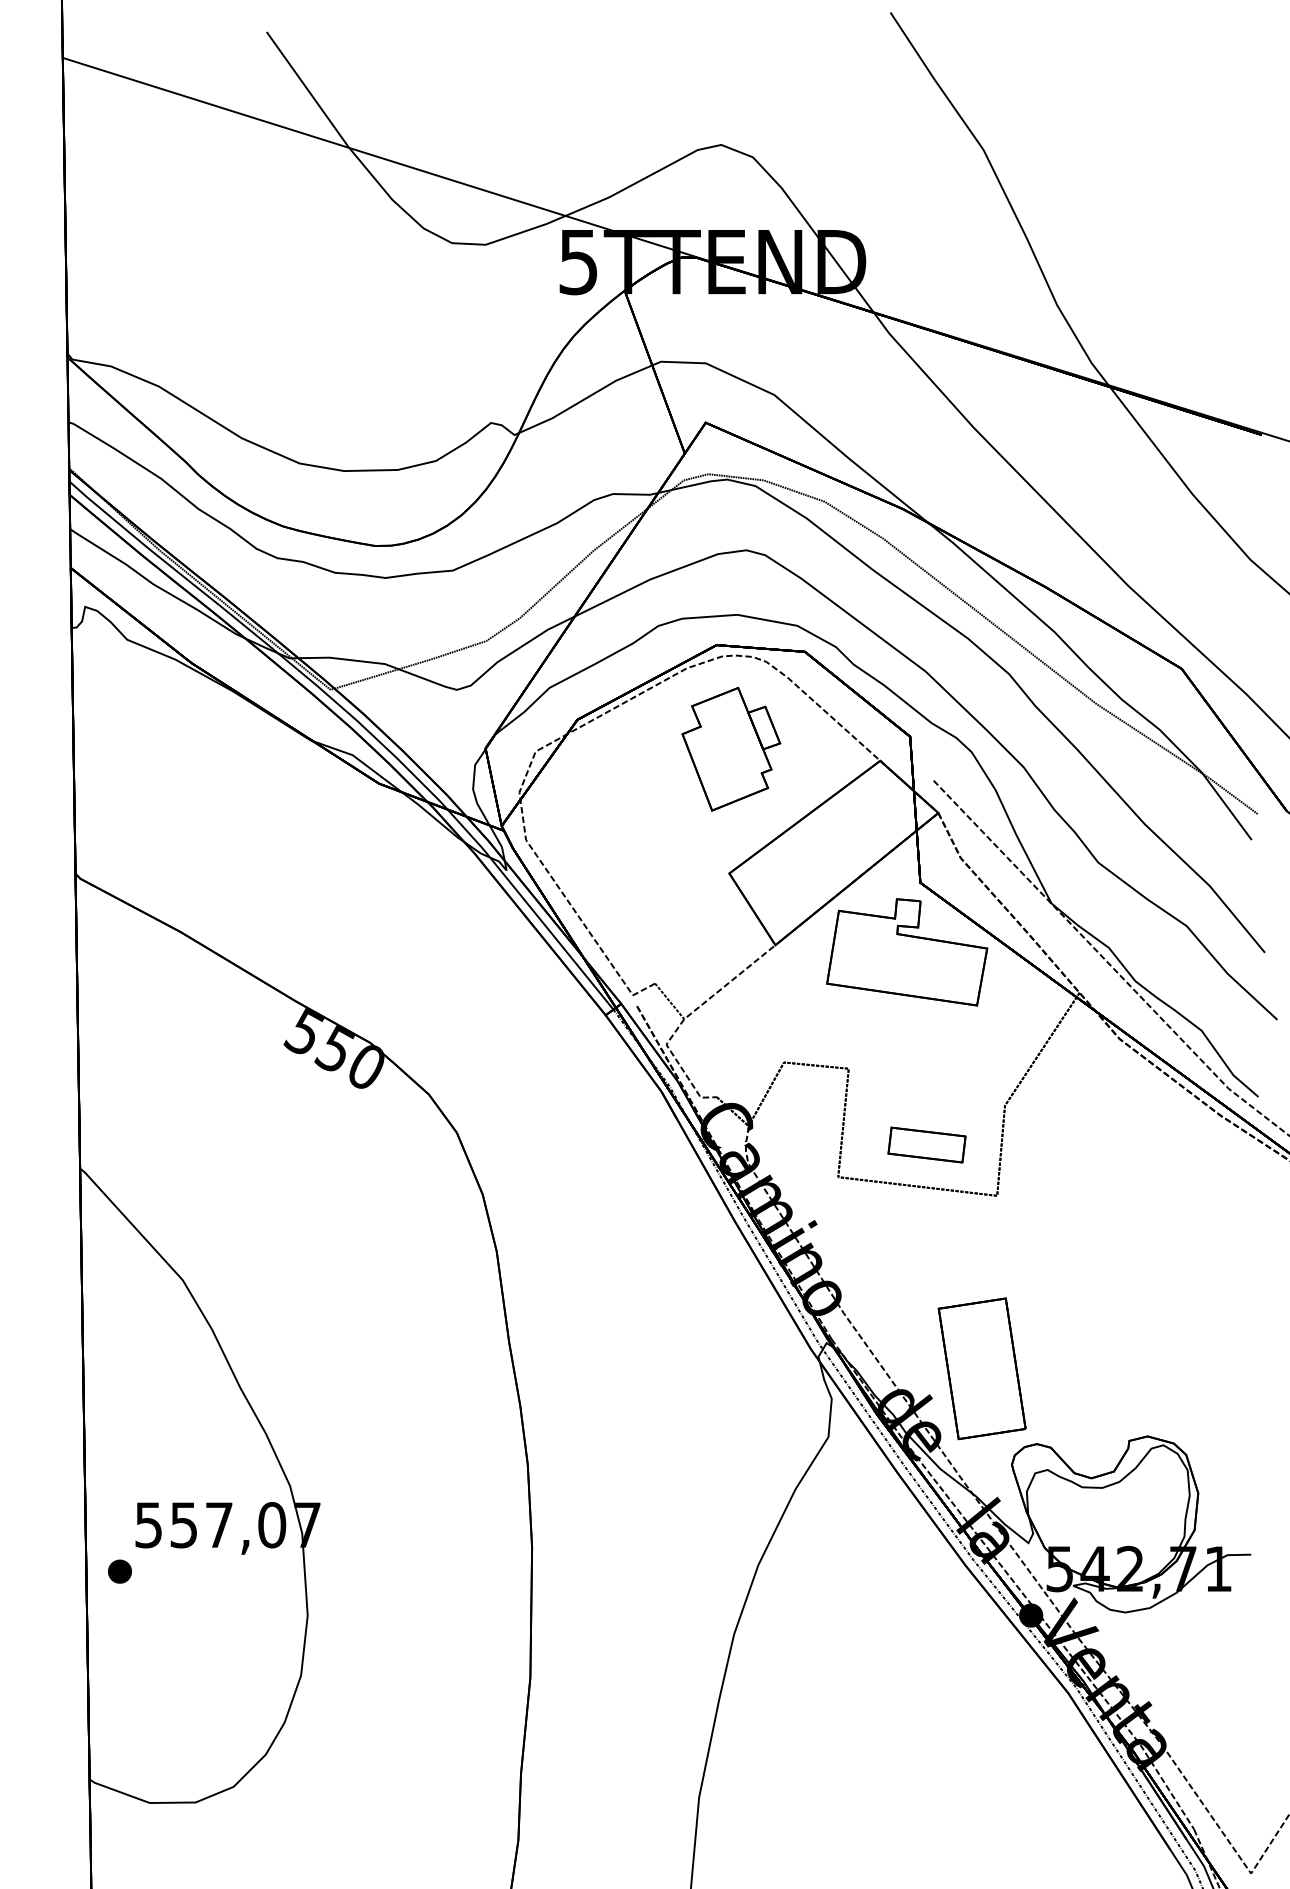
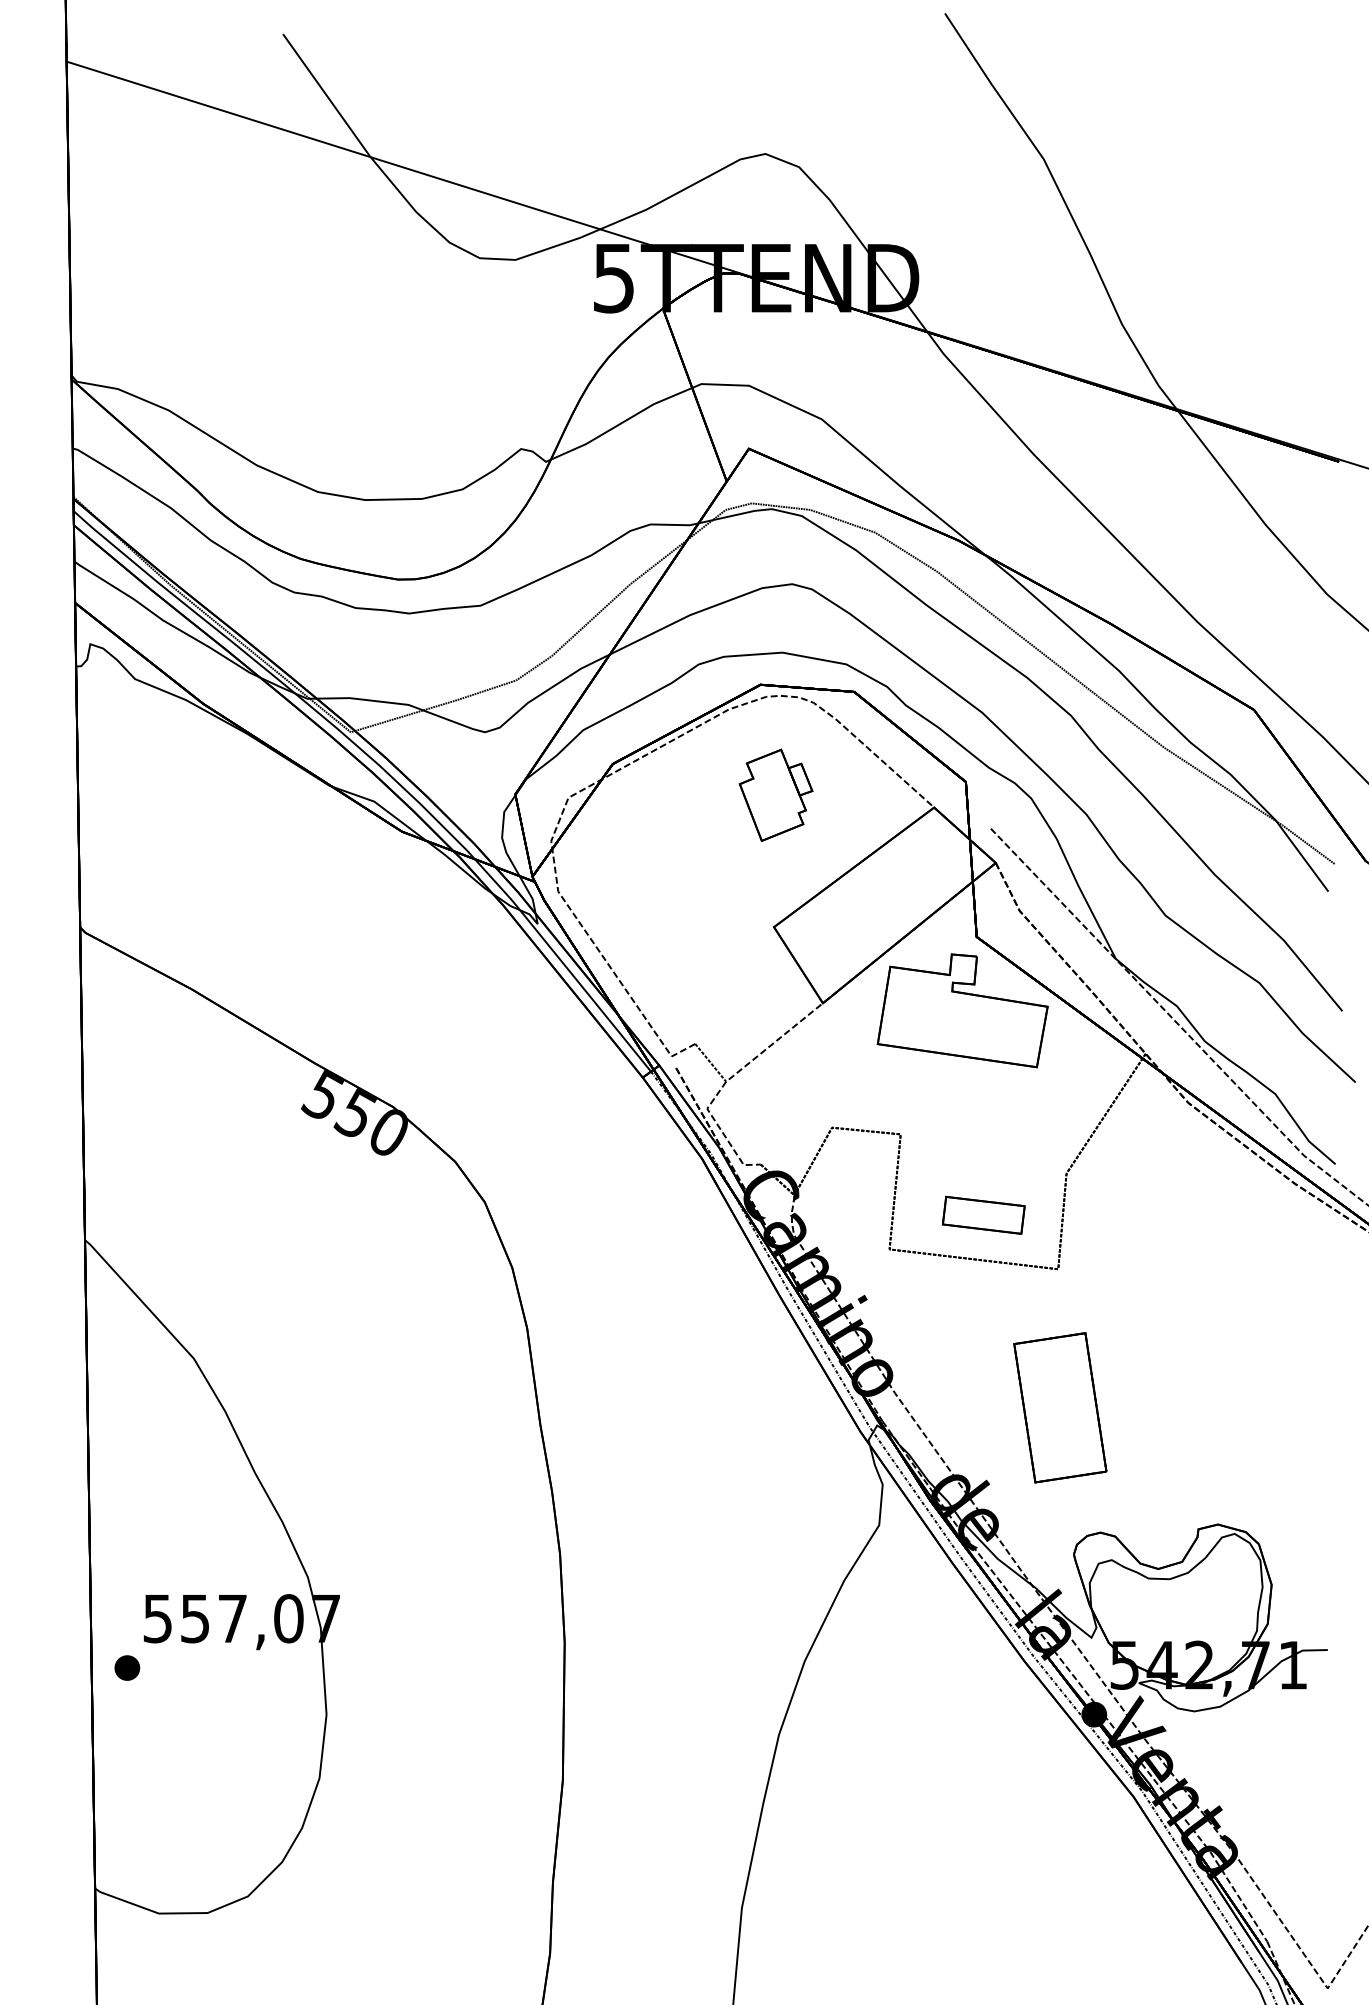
part: (730, 749) -> (775, 795), size x0.7
part: (982, 1368) -> (1060, 1407), moved

